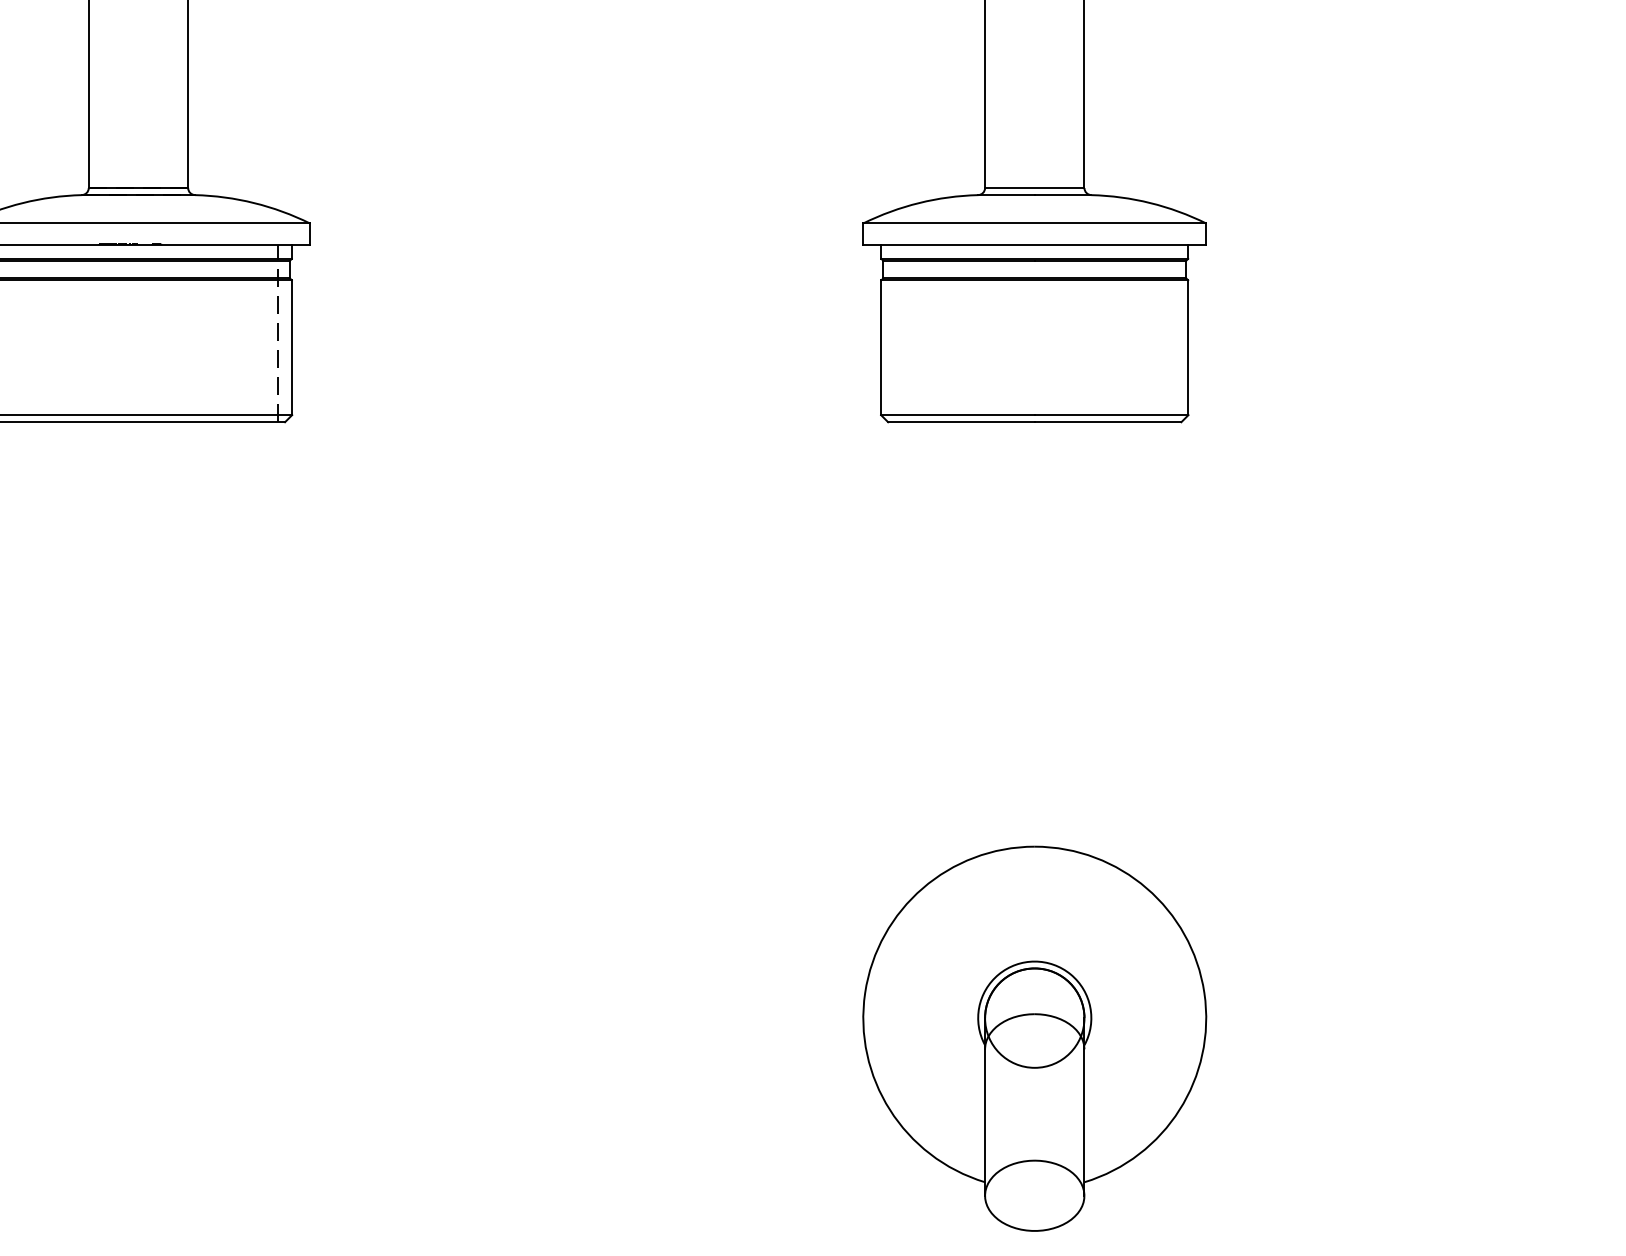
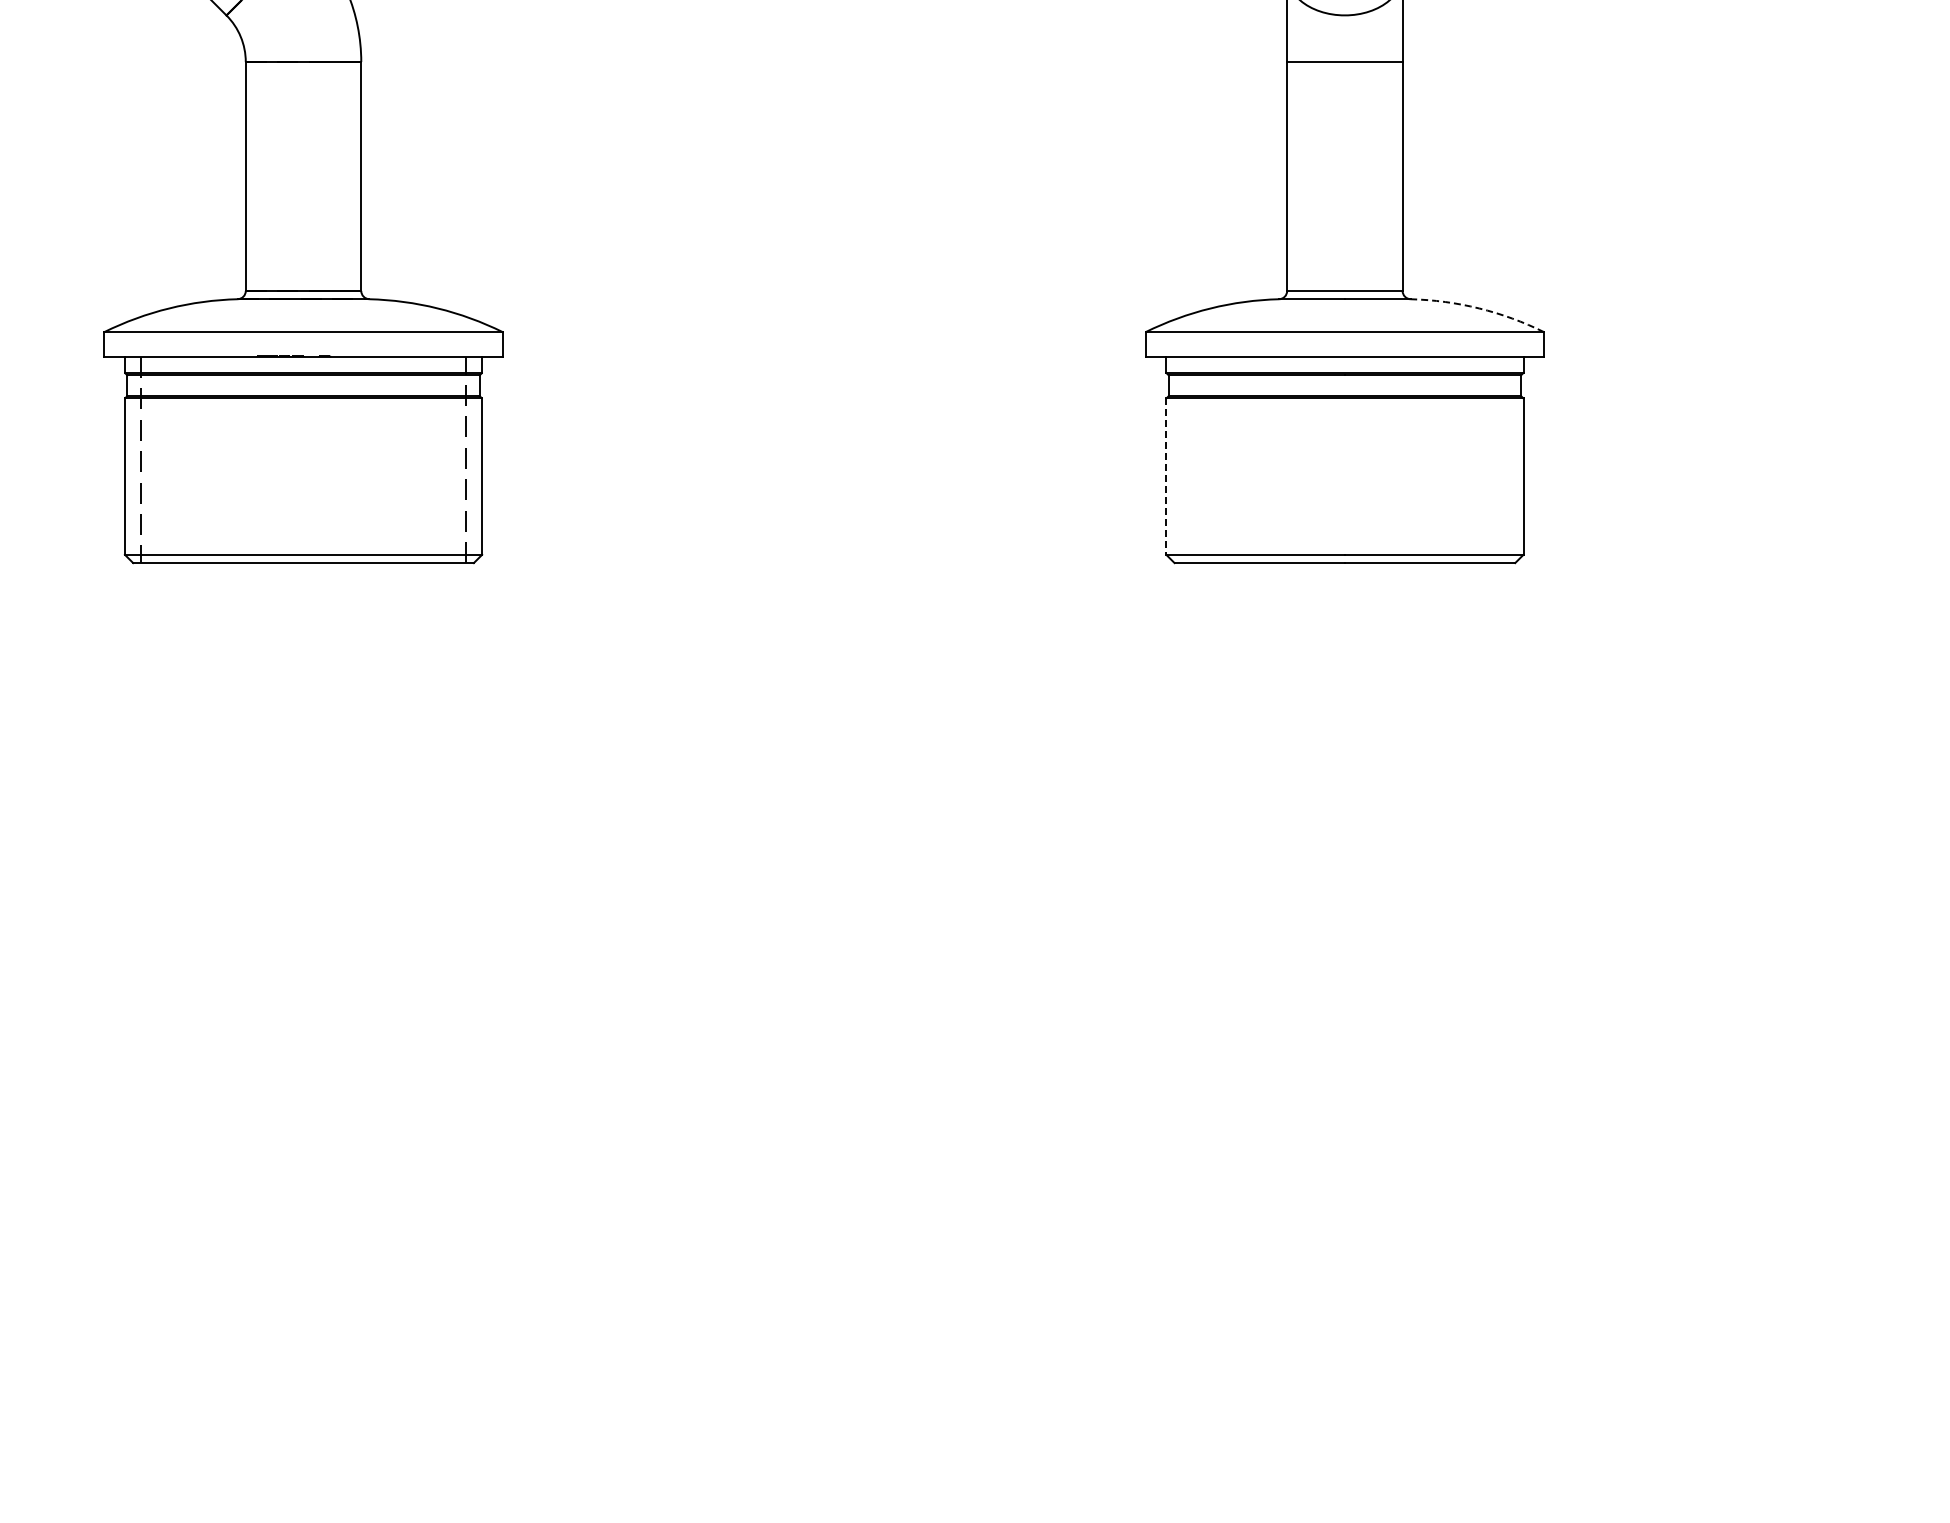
arc: (1150, 203) -> (1479, 308), solid -> dashed
line: (881, 347) -> (1166, 476), solid -> dashed
part: (1034, 1038) -> (1344, 1279), removed

